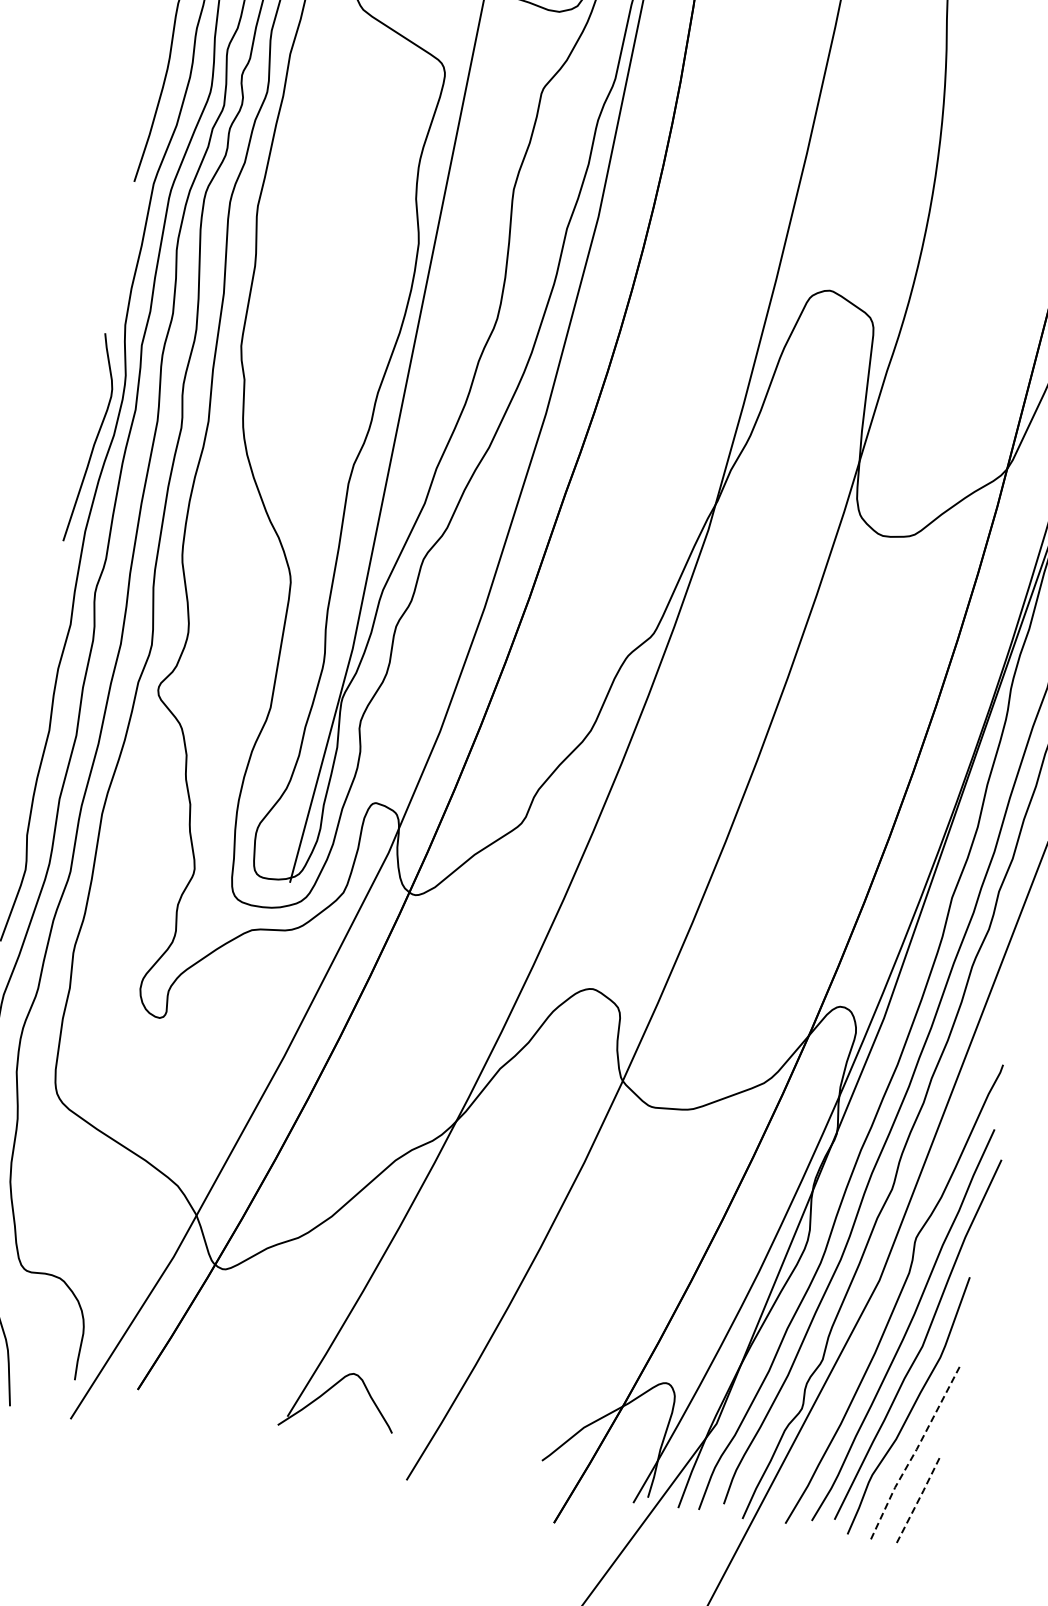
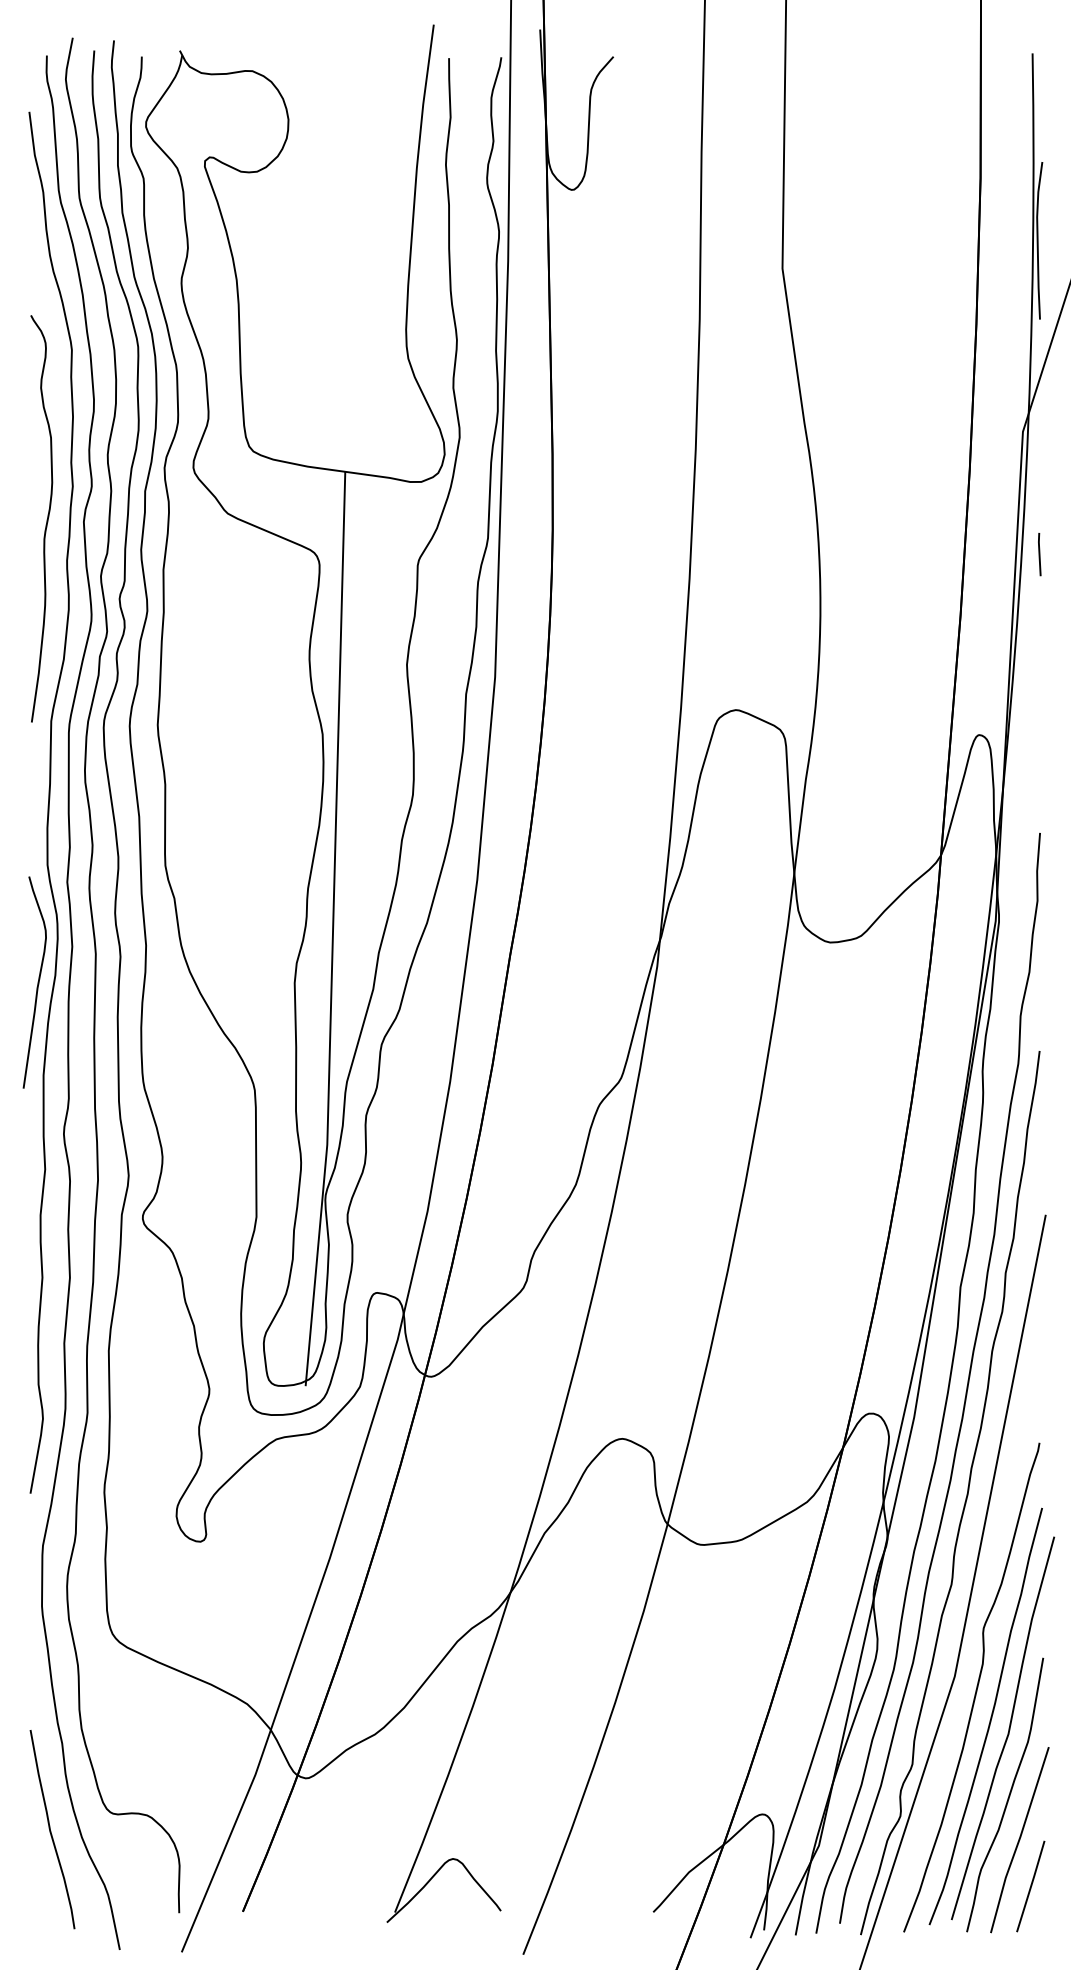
line: (915, 1452) -> (1019, 1839), dashed -> solid
line: (919, 1499) -> (1031, 1885), dashed -> solid

